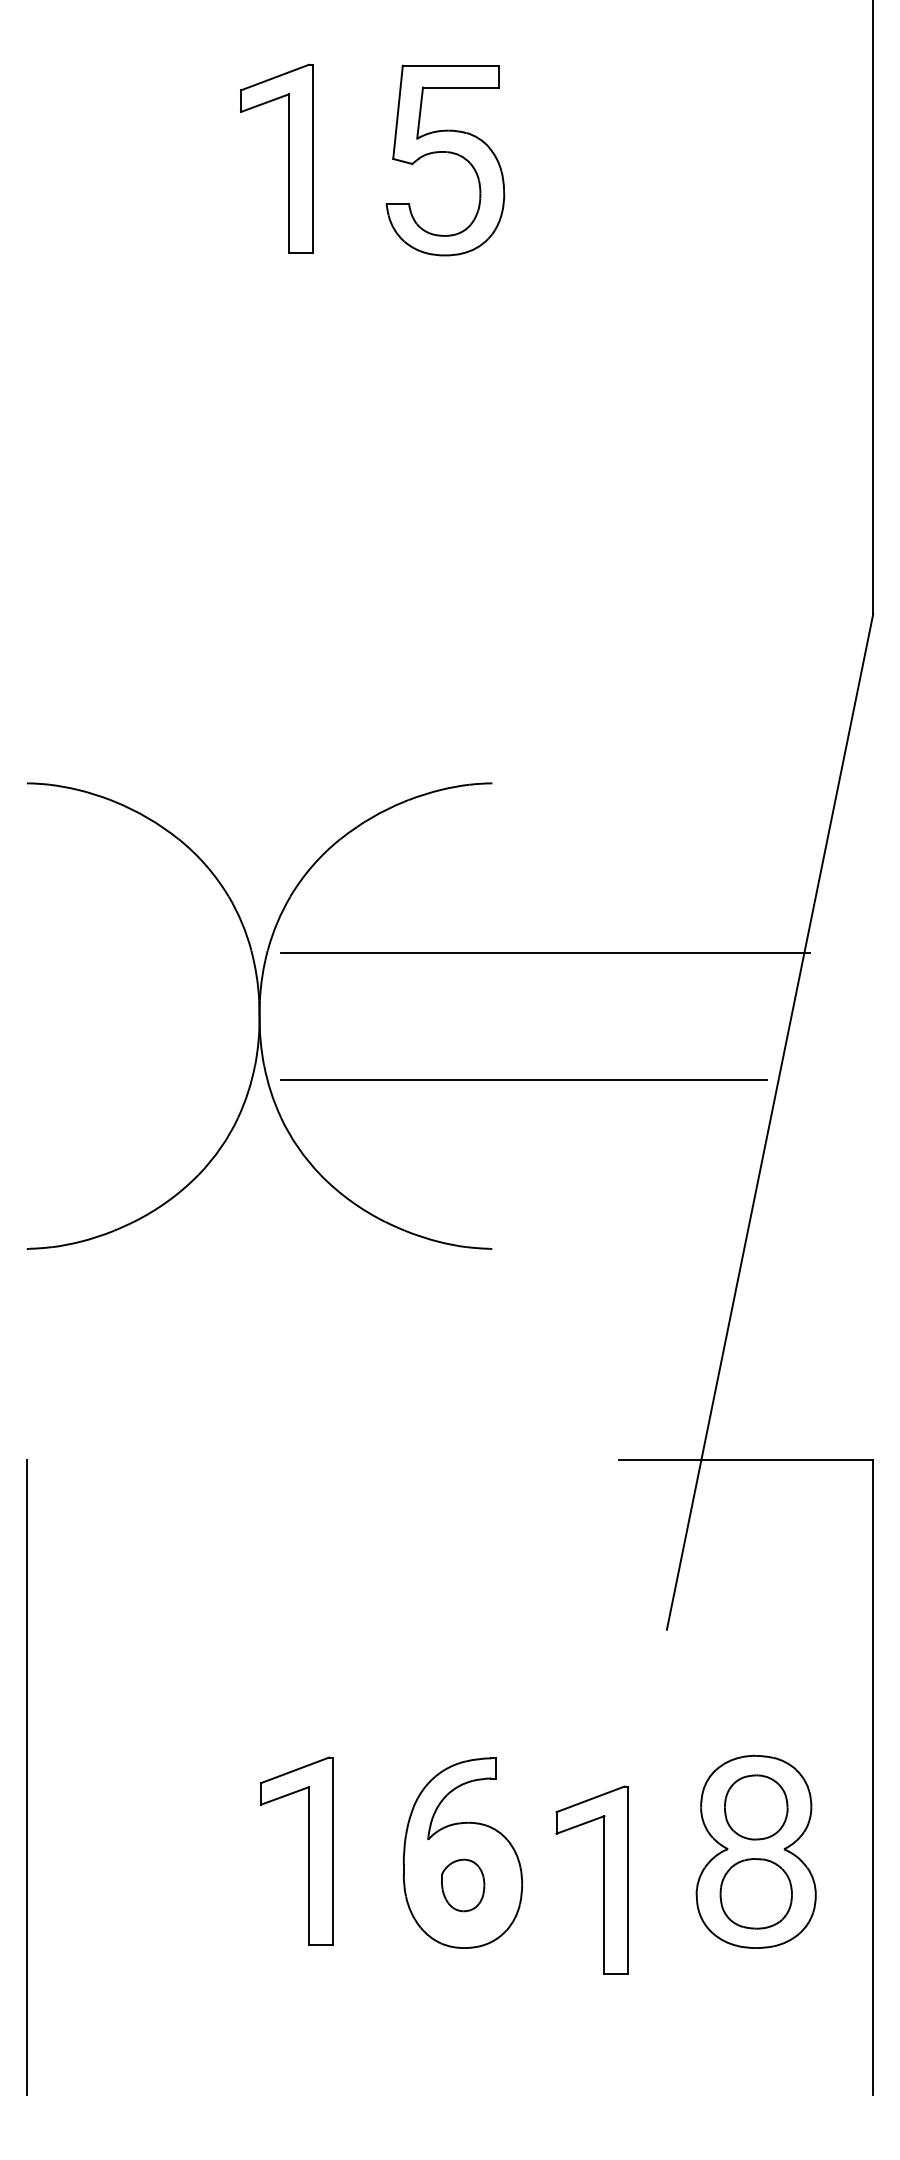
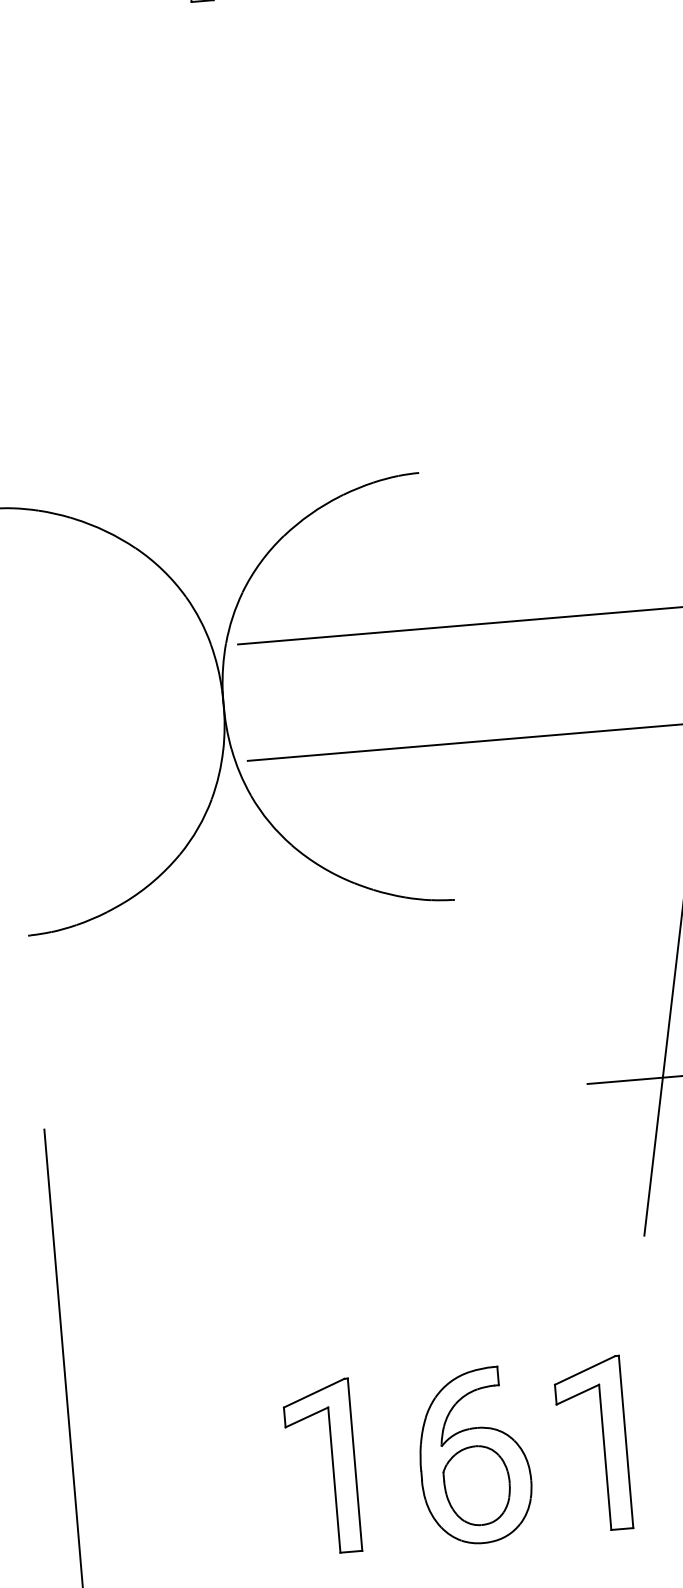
part: (603, 1879) -> (603, 1442), moved
part: (462, 1885) -> (476, 1485), size x1.67

